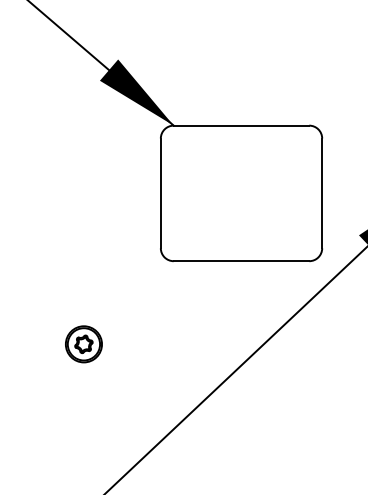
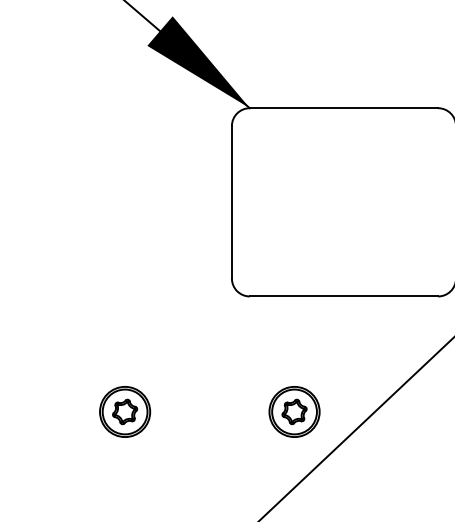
part: (205, 344) -> (293, 412), added

